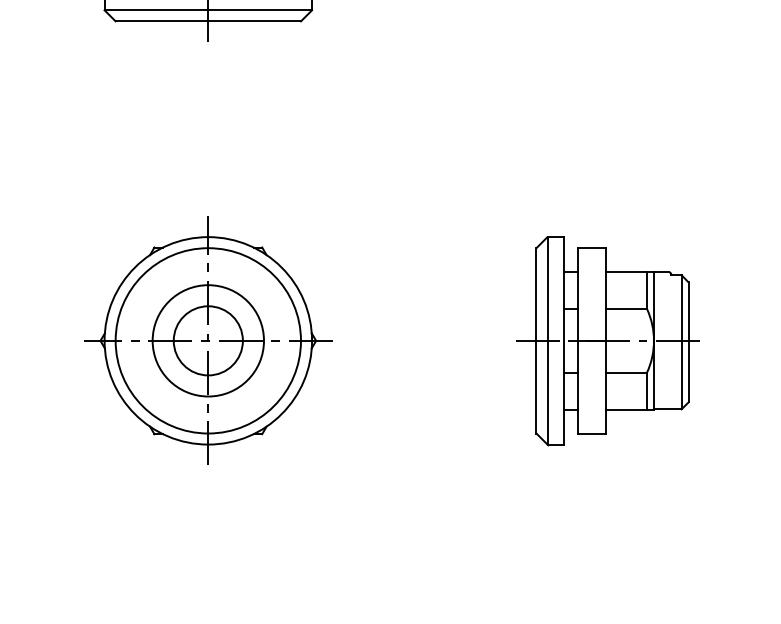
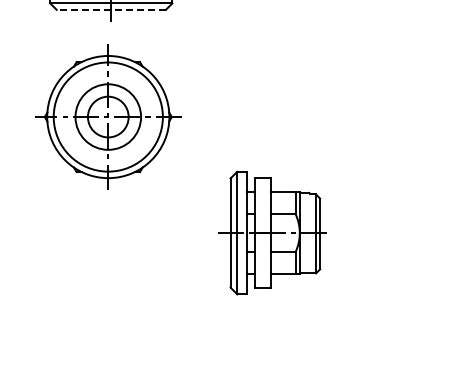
line: (208, 20) -> (111, 9), solid -> dashed
part: (208, 339) -> (108, 116), moved
part: (607, 341) -> (272, 233), moved

